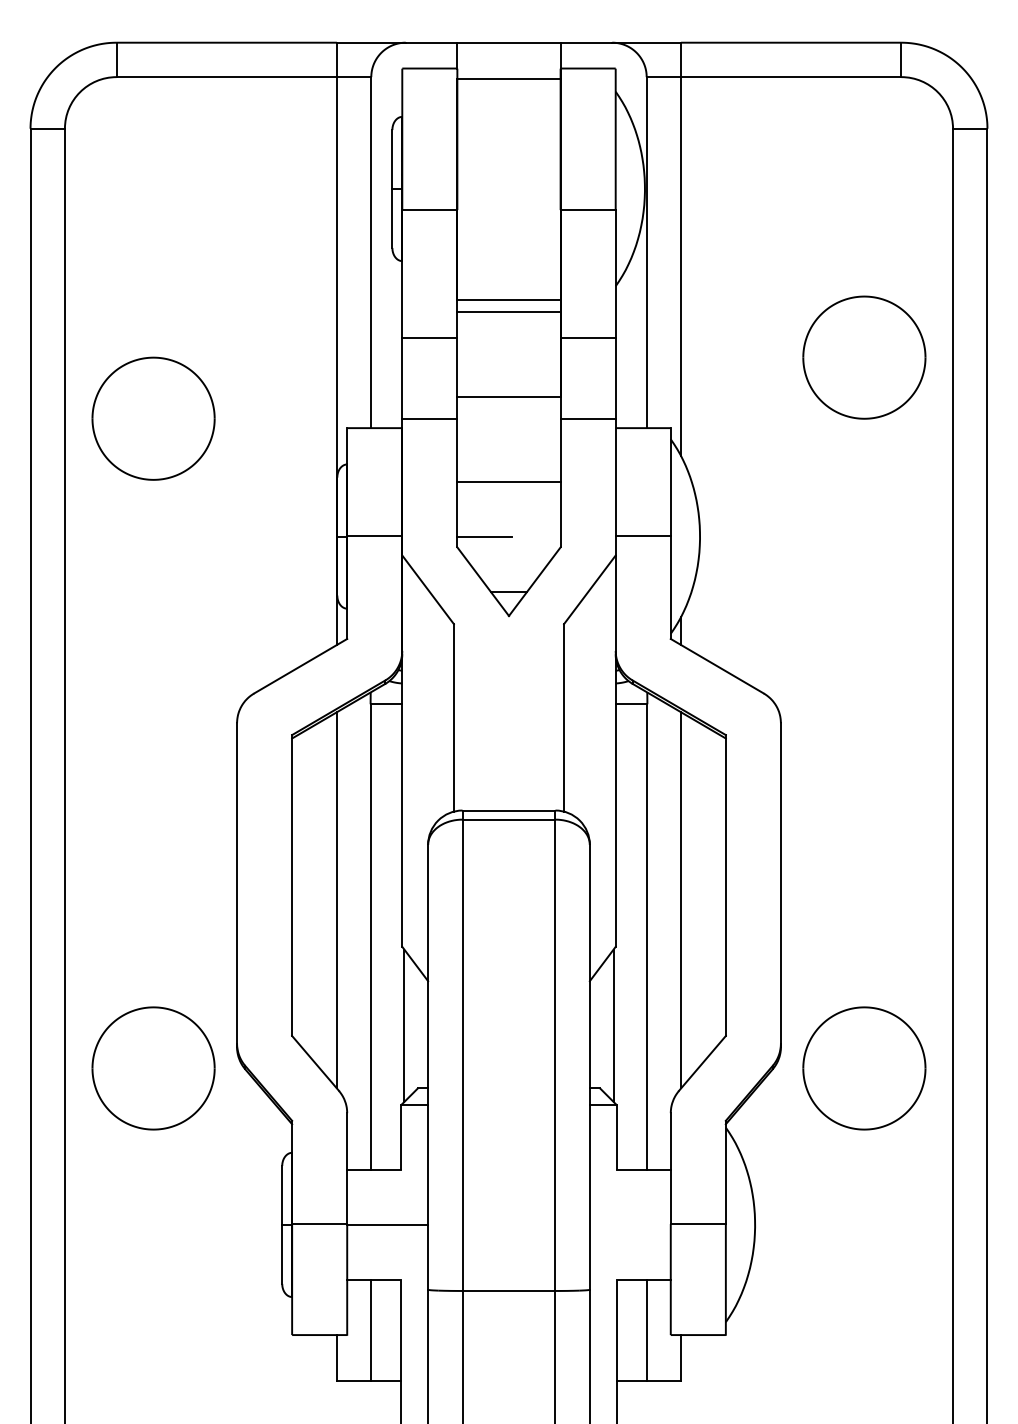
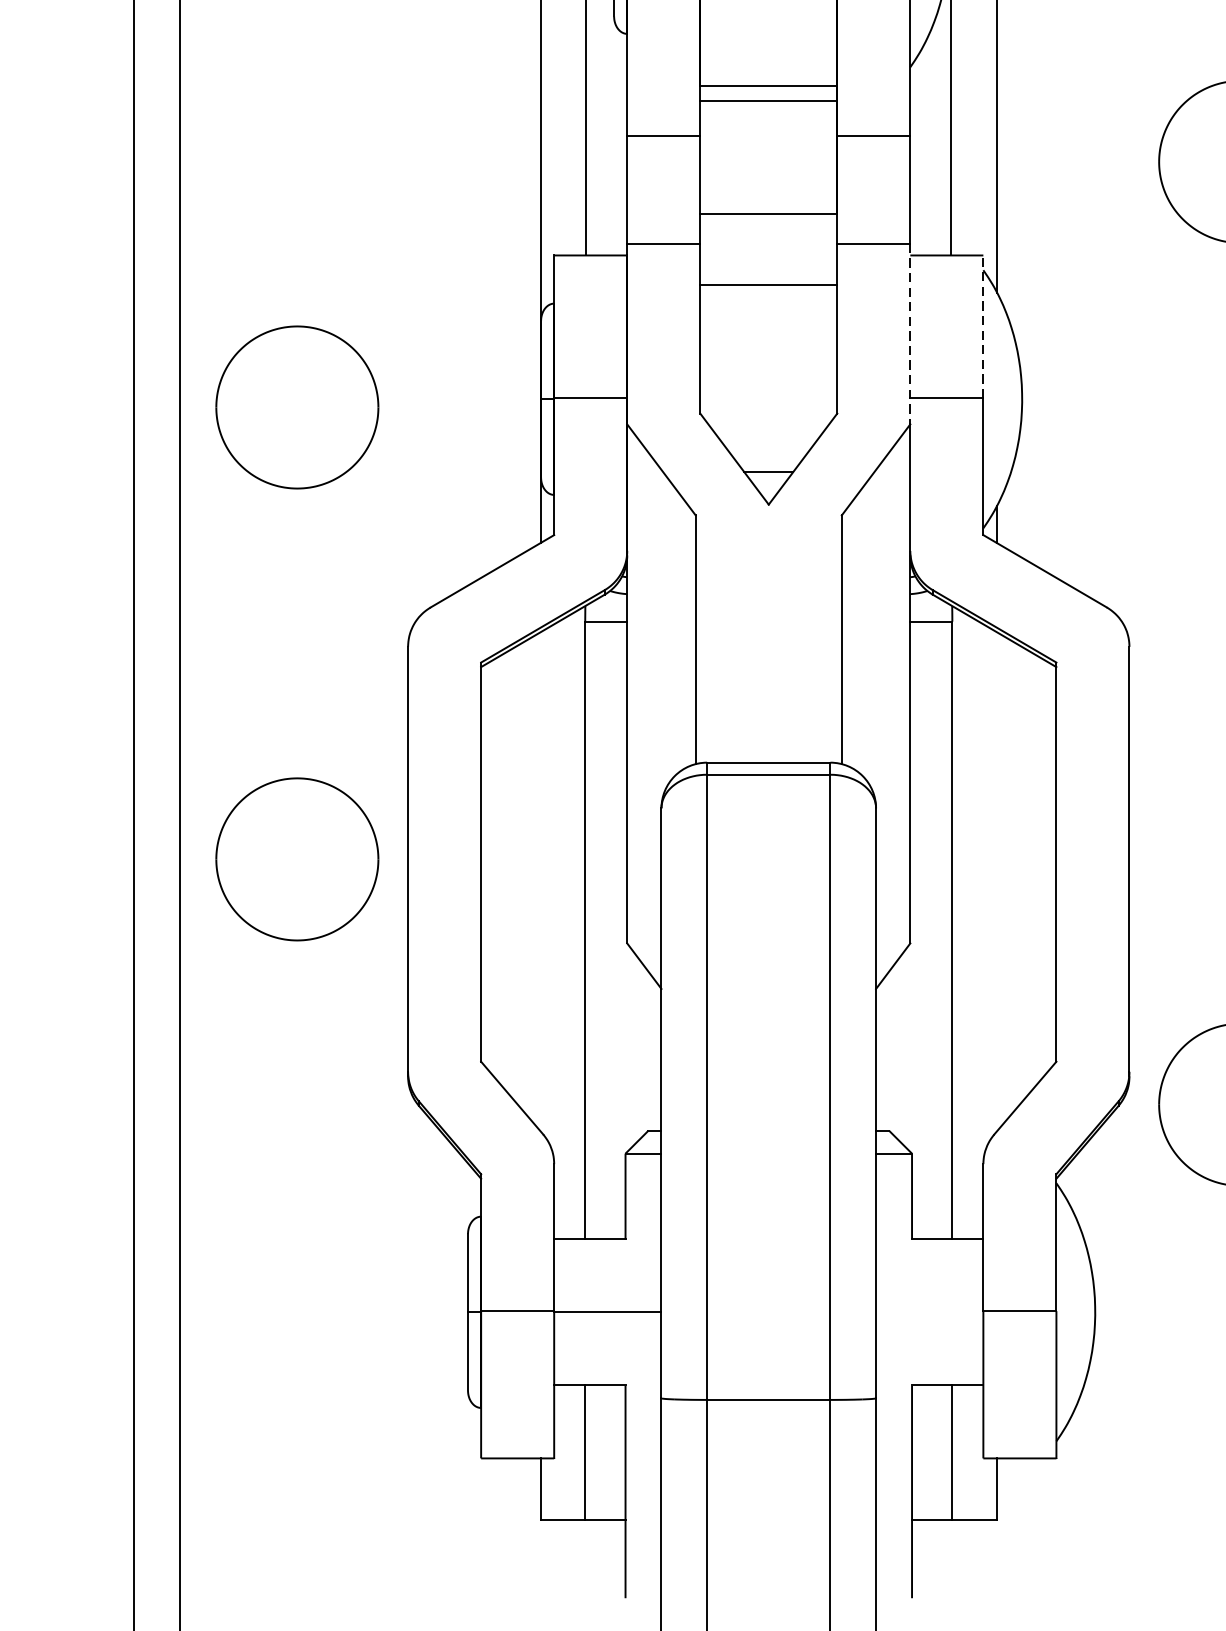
part: (153, 418) -> (297, 407), moved
line: (508, 481) -> (768, 285), moved
line: (670, 481) -> (982, 326), solid -> dashed
line: (615, 487) -> (910, 334), solid -> dashed
line: (484, 536) -> (736, 399), removed
line: (336, 900) -> (539, 881), removed
line: (681, 900) -> (997, 881), removed
line: (404, 1025) -> (630, 1047), removed
line: (613, 1025) -> (907, 1047), removed
part: (153, 1068) -> (297, 859), moved

